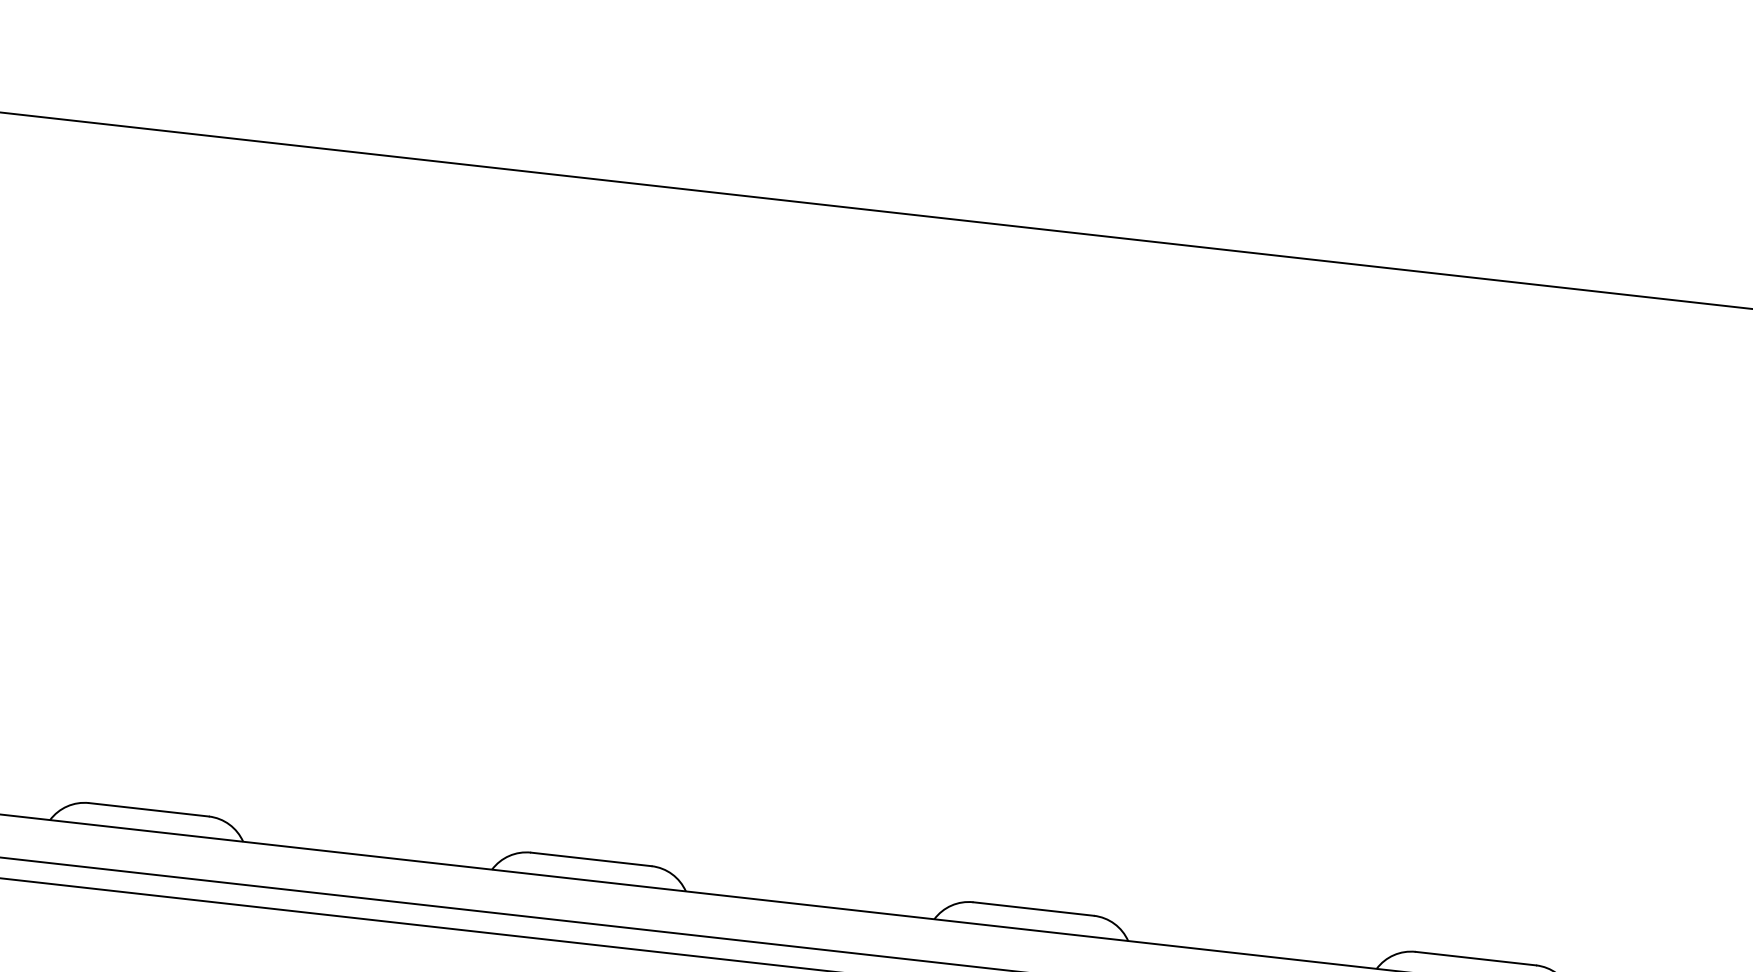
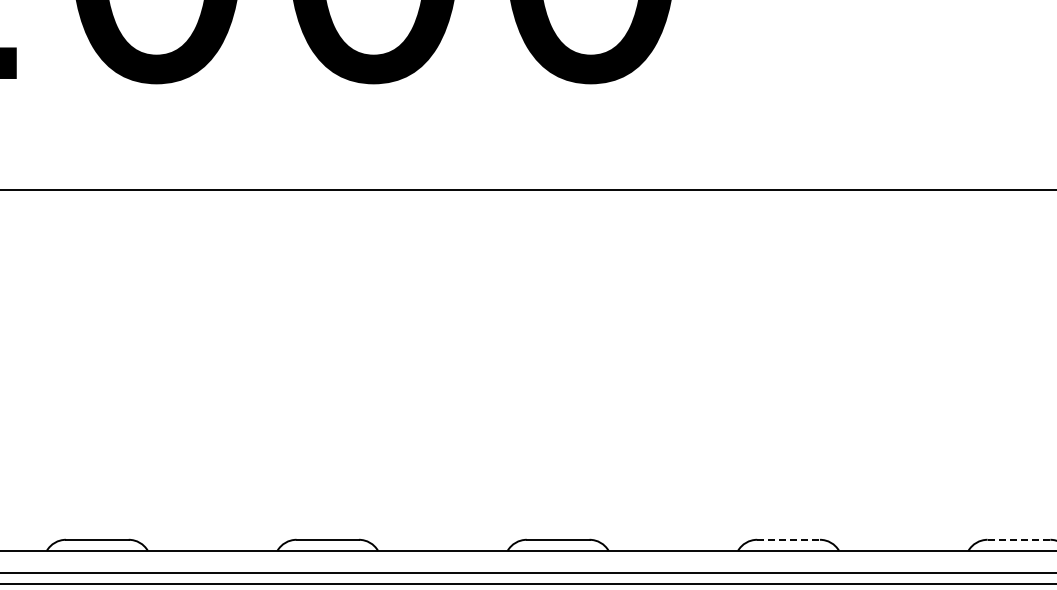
line: (1035, 908) -> (789, 539), solid -> dashed
line: (1477, 958) -> (1019, 539), solid -> dashed

